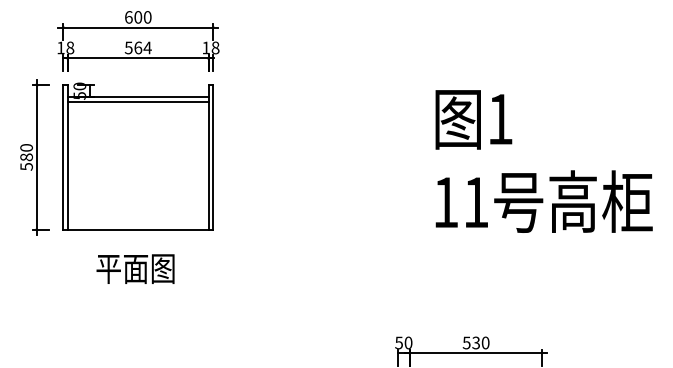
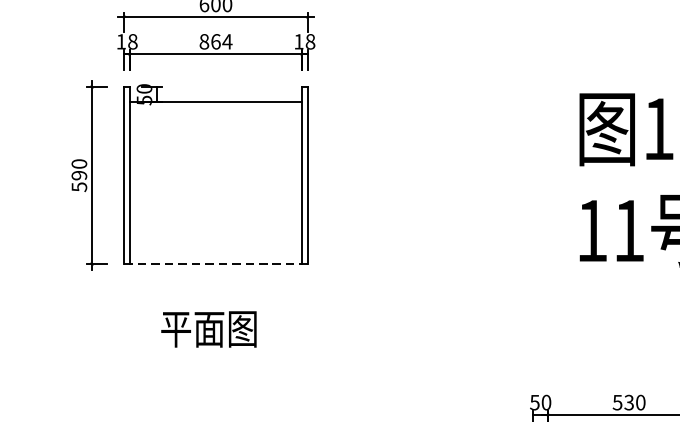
text: (128, 47) -> (203, 41), 564 -> 864
line: (137, 101) -> (214, 107), removed
text: (26, 157) -> (79, 175), 580 -> 590
line: (138, 229) -> (216, 263), solid -> dashed
text: (135, 268) -> (208, 328), moved

